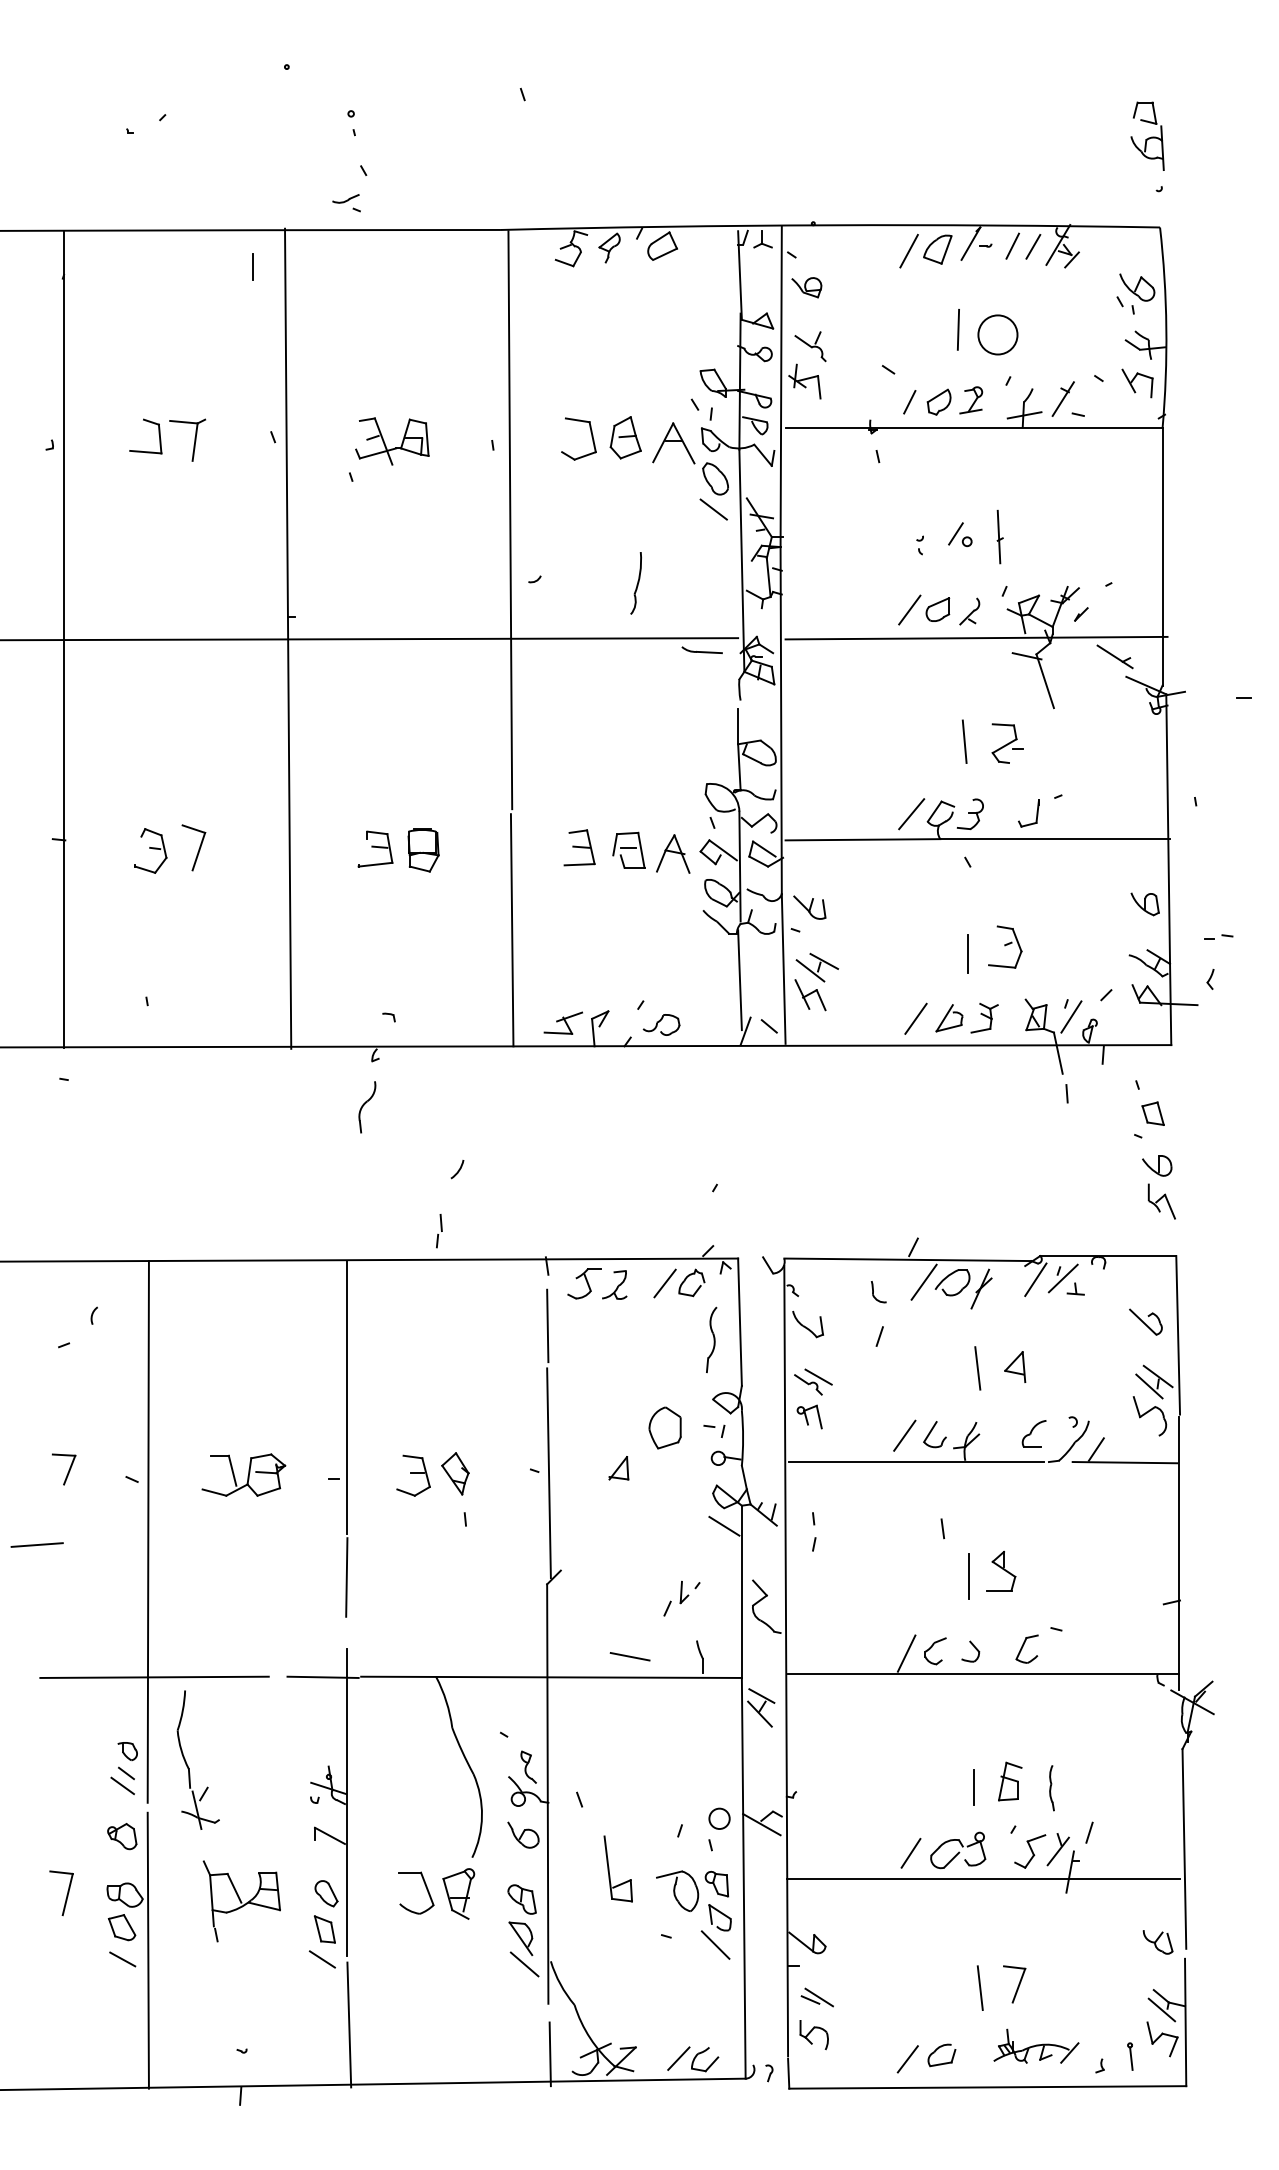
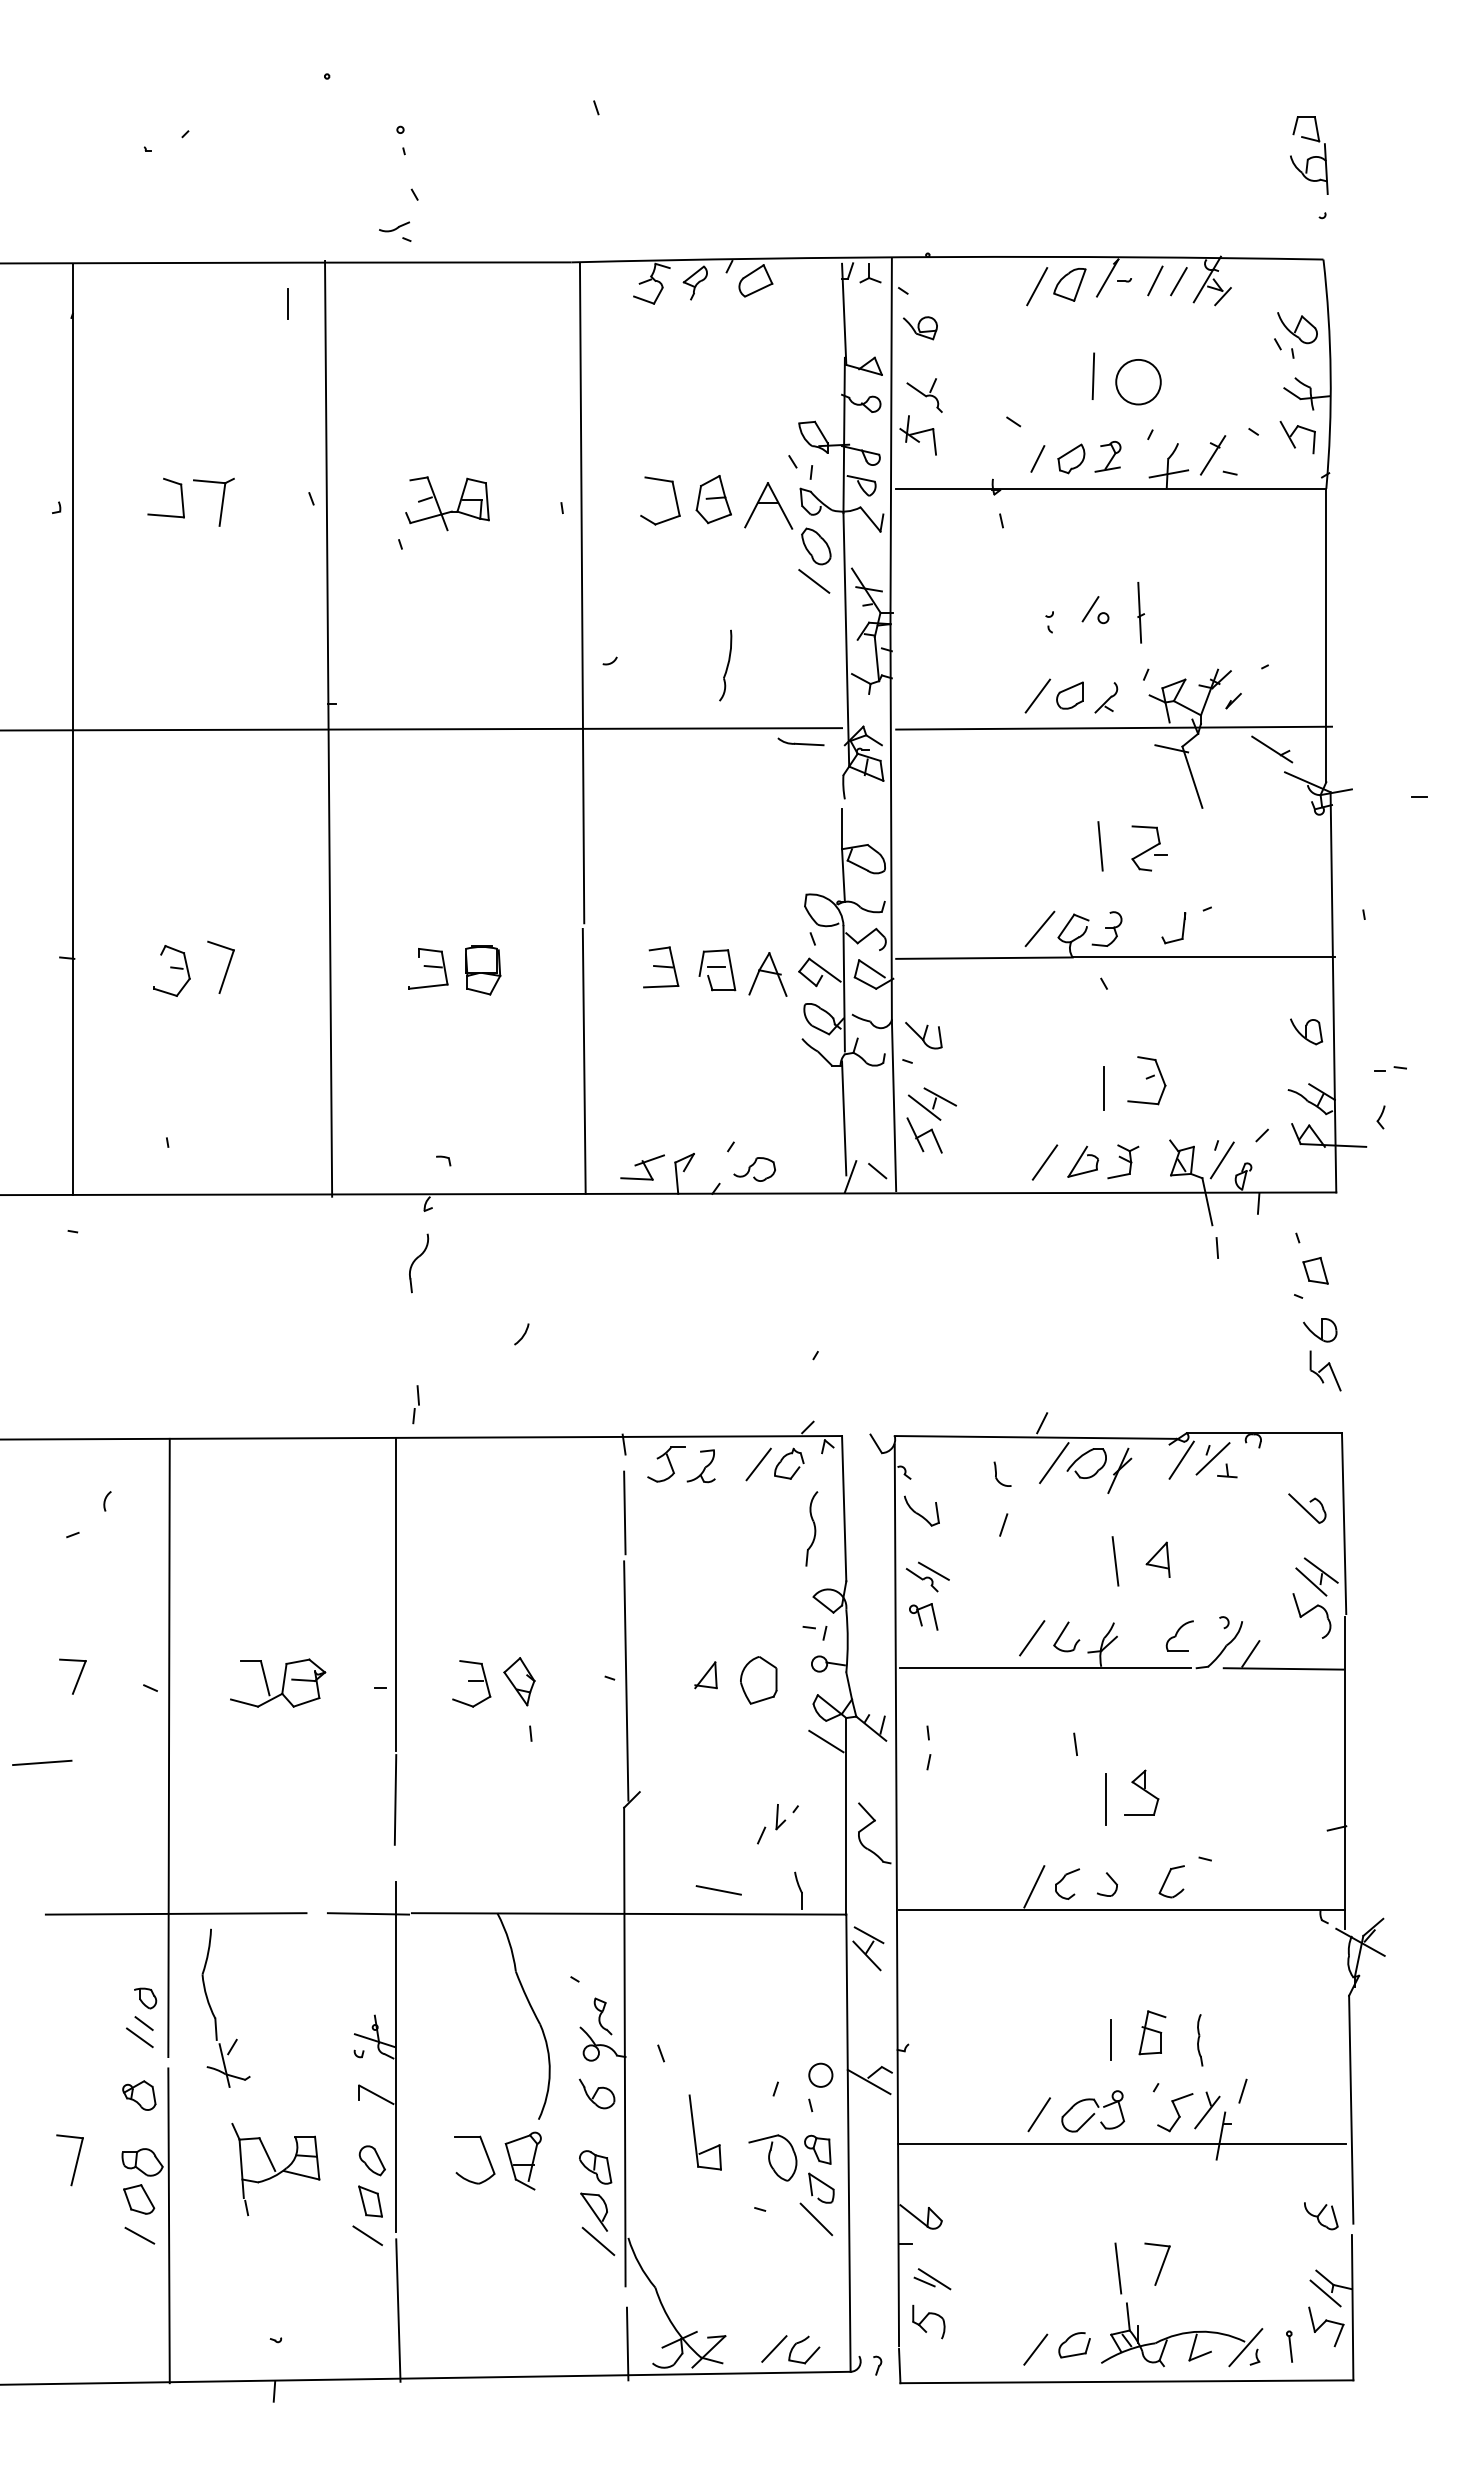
part: (438, 1230) -> (415, 1404), moved
part: (664, 1428) -> (758, 1680), moved
part: (1036, 2045) -> (1182, 2334), size x1.67

